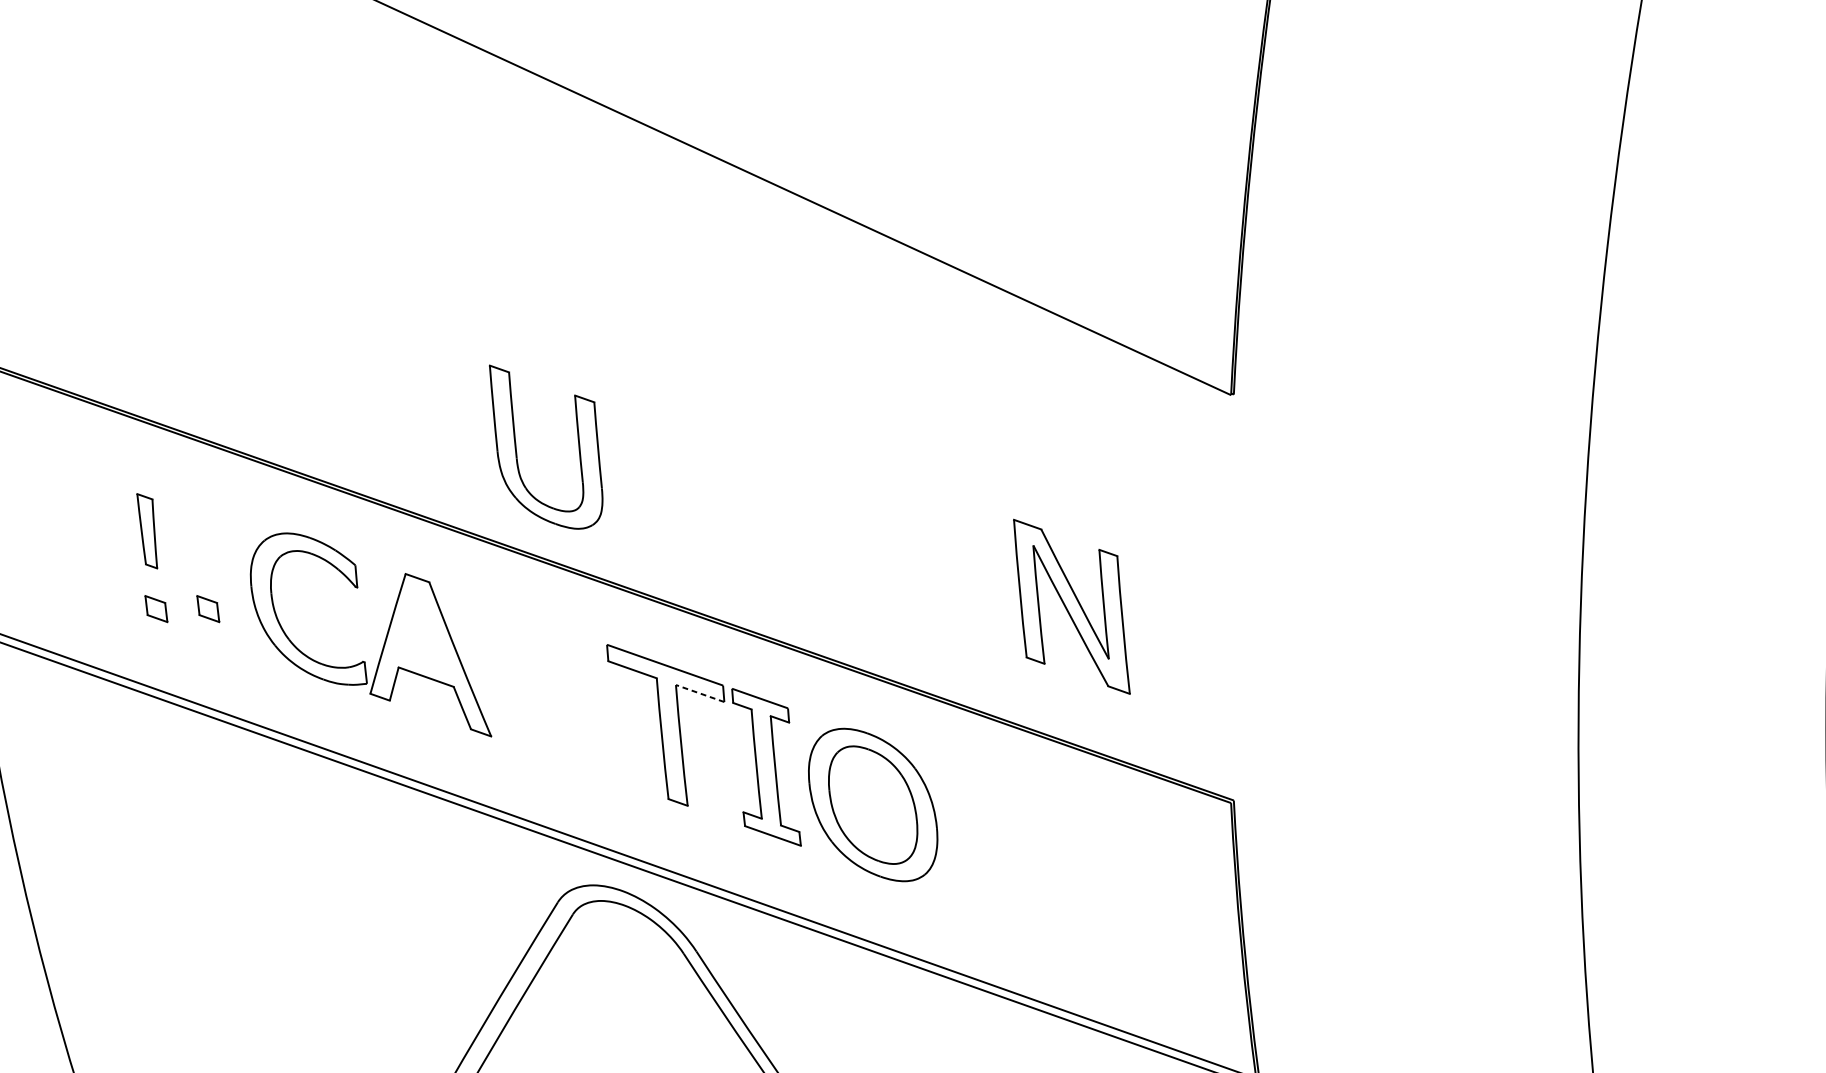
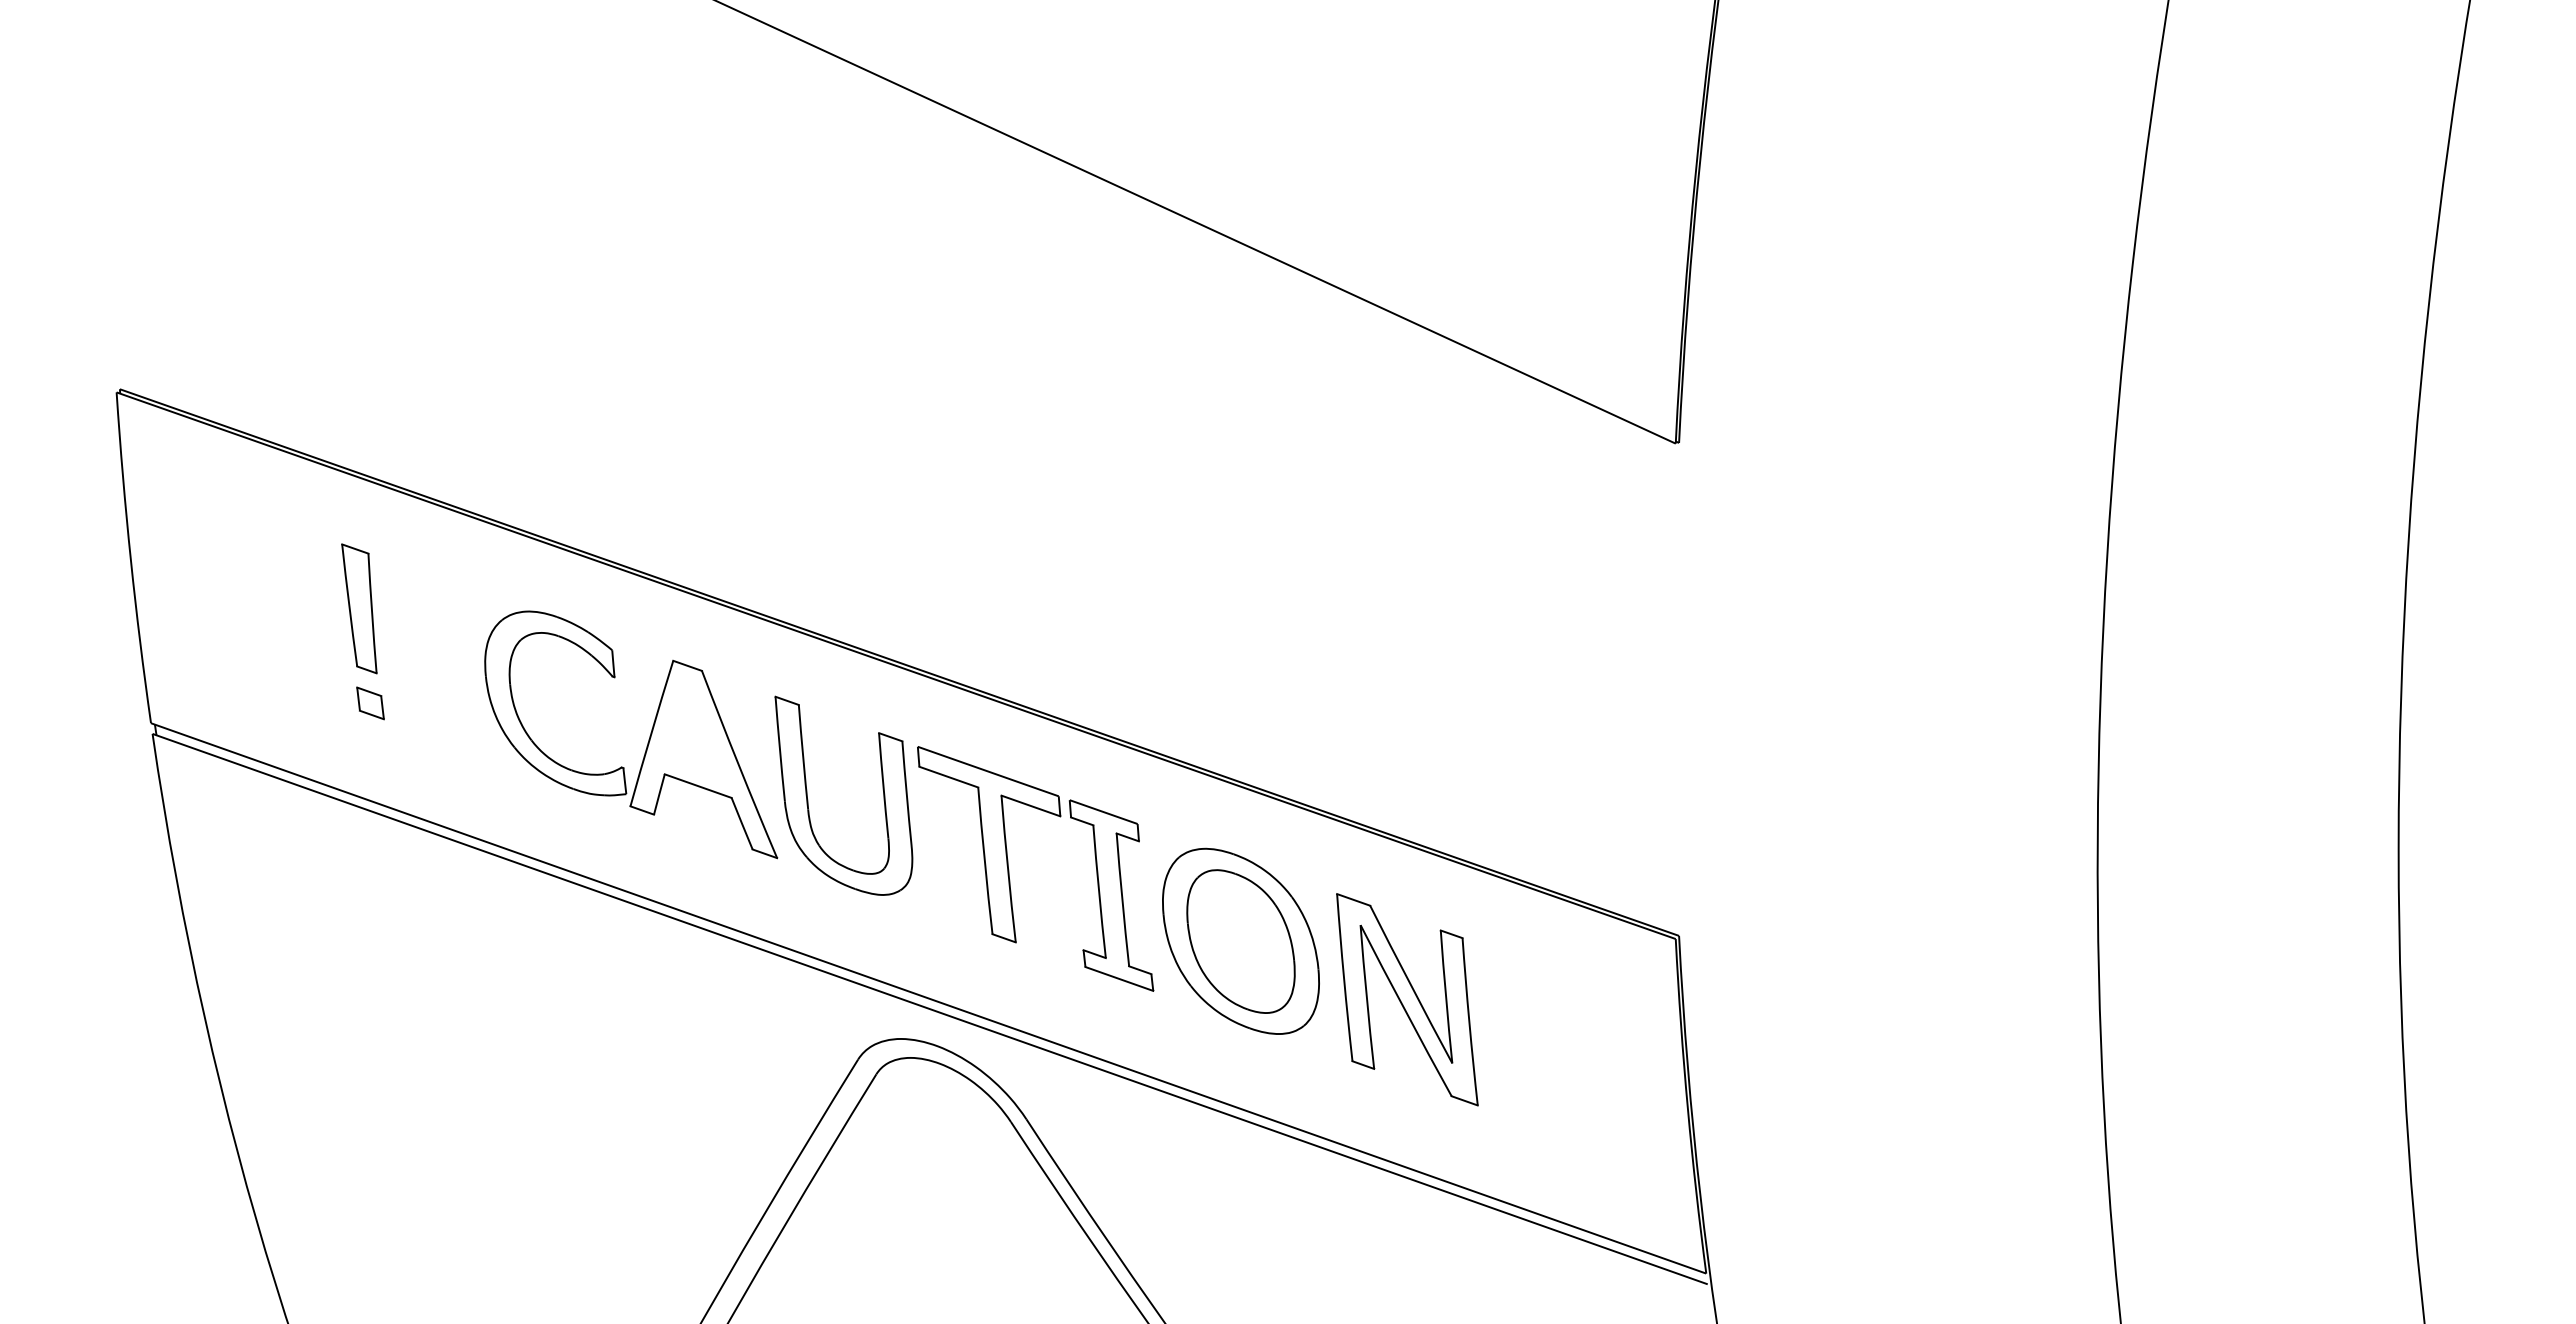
part: (517, 450) -> (808, 799), moved
part: (147, 530) -> (359, 608), size x1.43
part: (1071, 606) -> (1407, 999), moved
part: (208, 609) -> (433, 703), removed
line: (699, 693) -> (1030, 805), dashed -> solid

